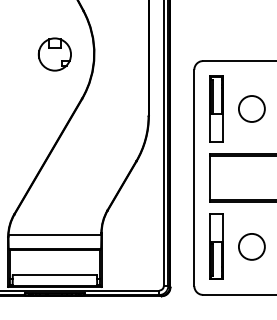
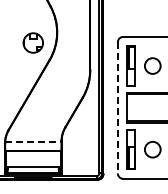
part: (53, 53) -> (32, 42), moved
line: (193, 177) -> (117, 107), solid -> dashed
line: (55, 235) -> (33, 142), solid -> dashed

